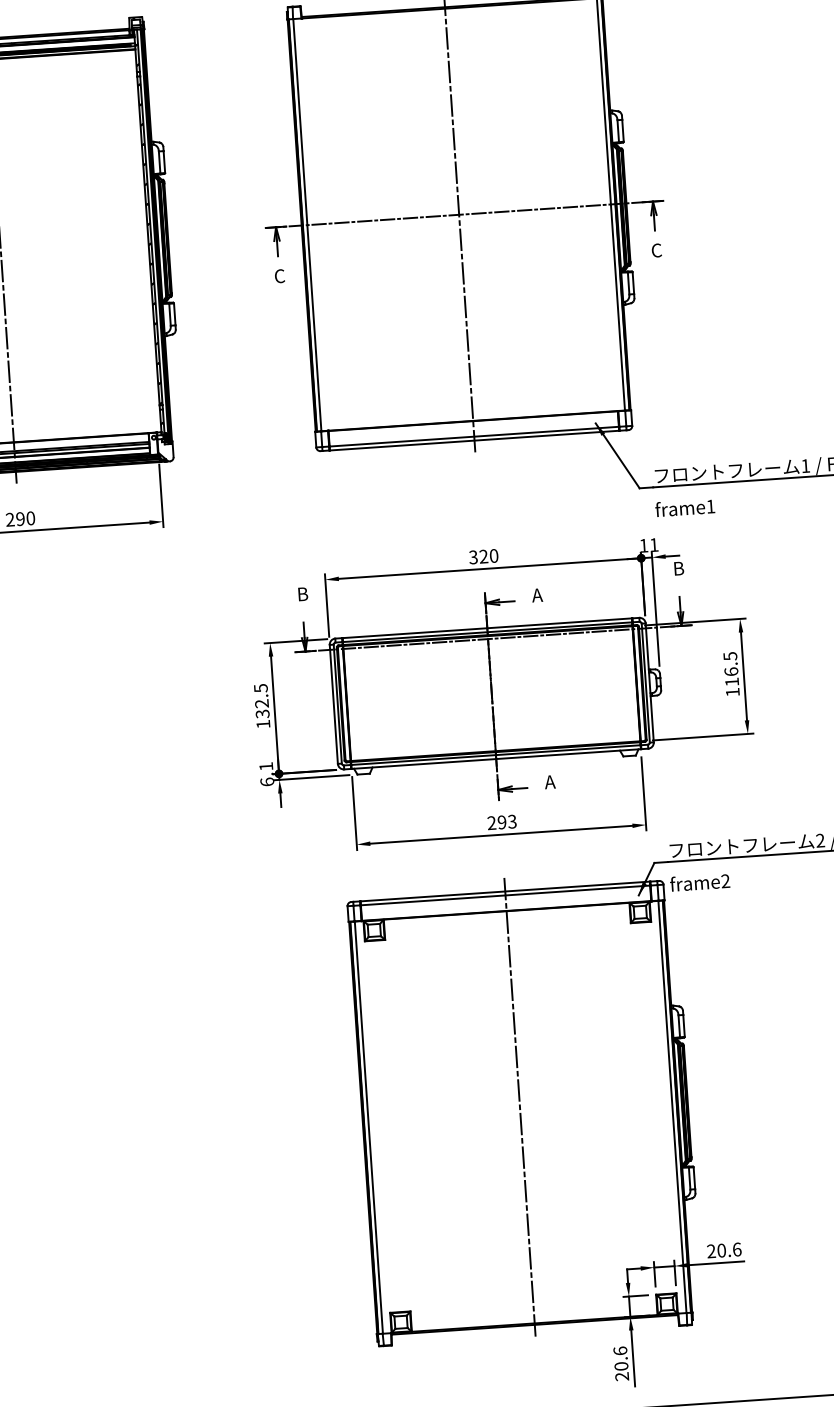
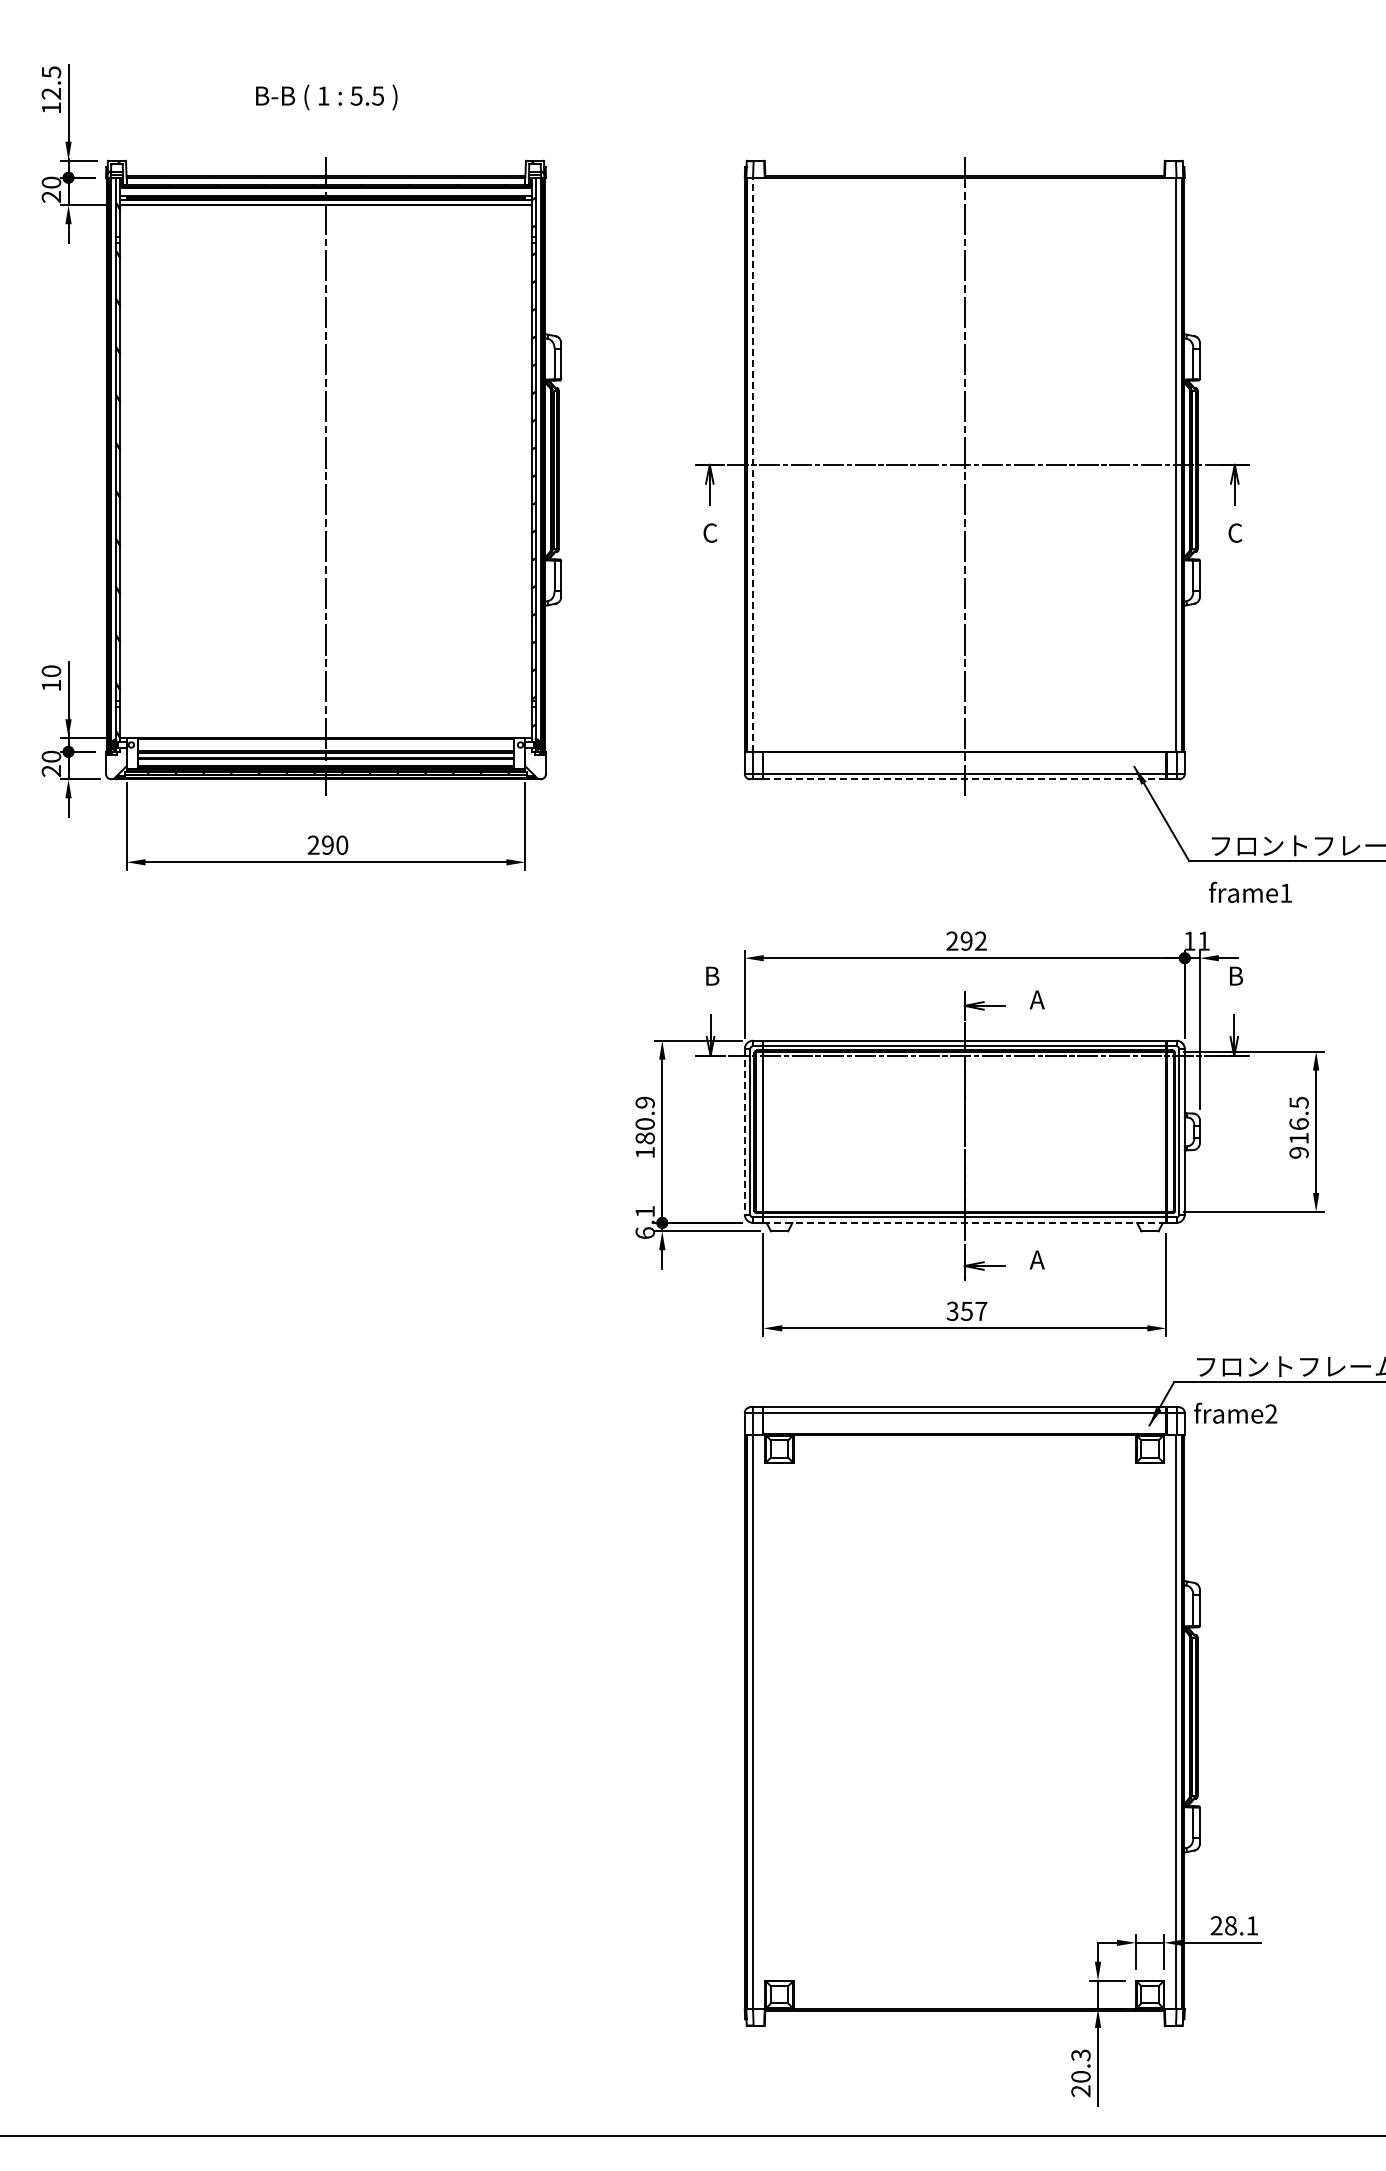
line: (307, 224) -> (753, 464), solid -> dashed
line: (475, 440) -> (965, 779), solid -> dashed
text: (483, 556) -> (966, 940), 320 -> 292
text: (732, 692) -> (1298, 1152), 116.5 -> 916.5
text: (261, 701) -> (644, 1120), 132.5 -> 180.9
line: (333, 704) -> (744, 1131), solid -> dashed
line: (496, 758) -> (964, 1222), solid -> dashed
text: (501, 822) -> (966, 1311), 293 -> 357
line: (519, 1107) -> (964, 1708), removed
text: (729, 1249) -> (1241, 1925), 20.6 -> 28.1
text: (620, 1351) -> (1080, 2055), 20.6 -> 20.3

